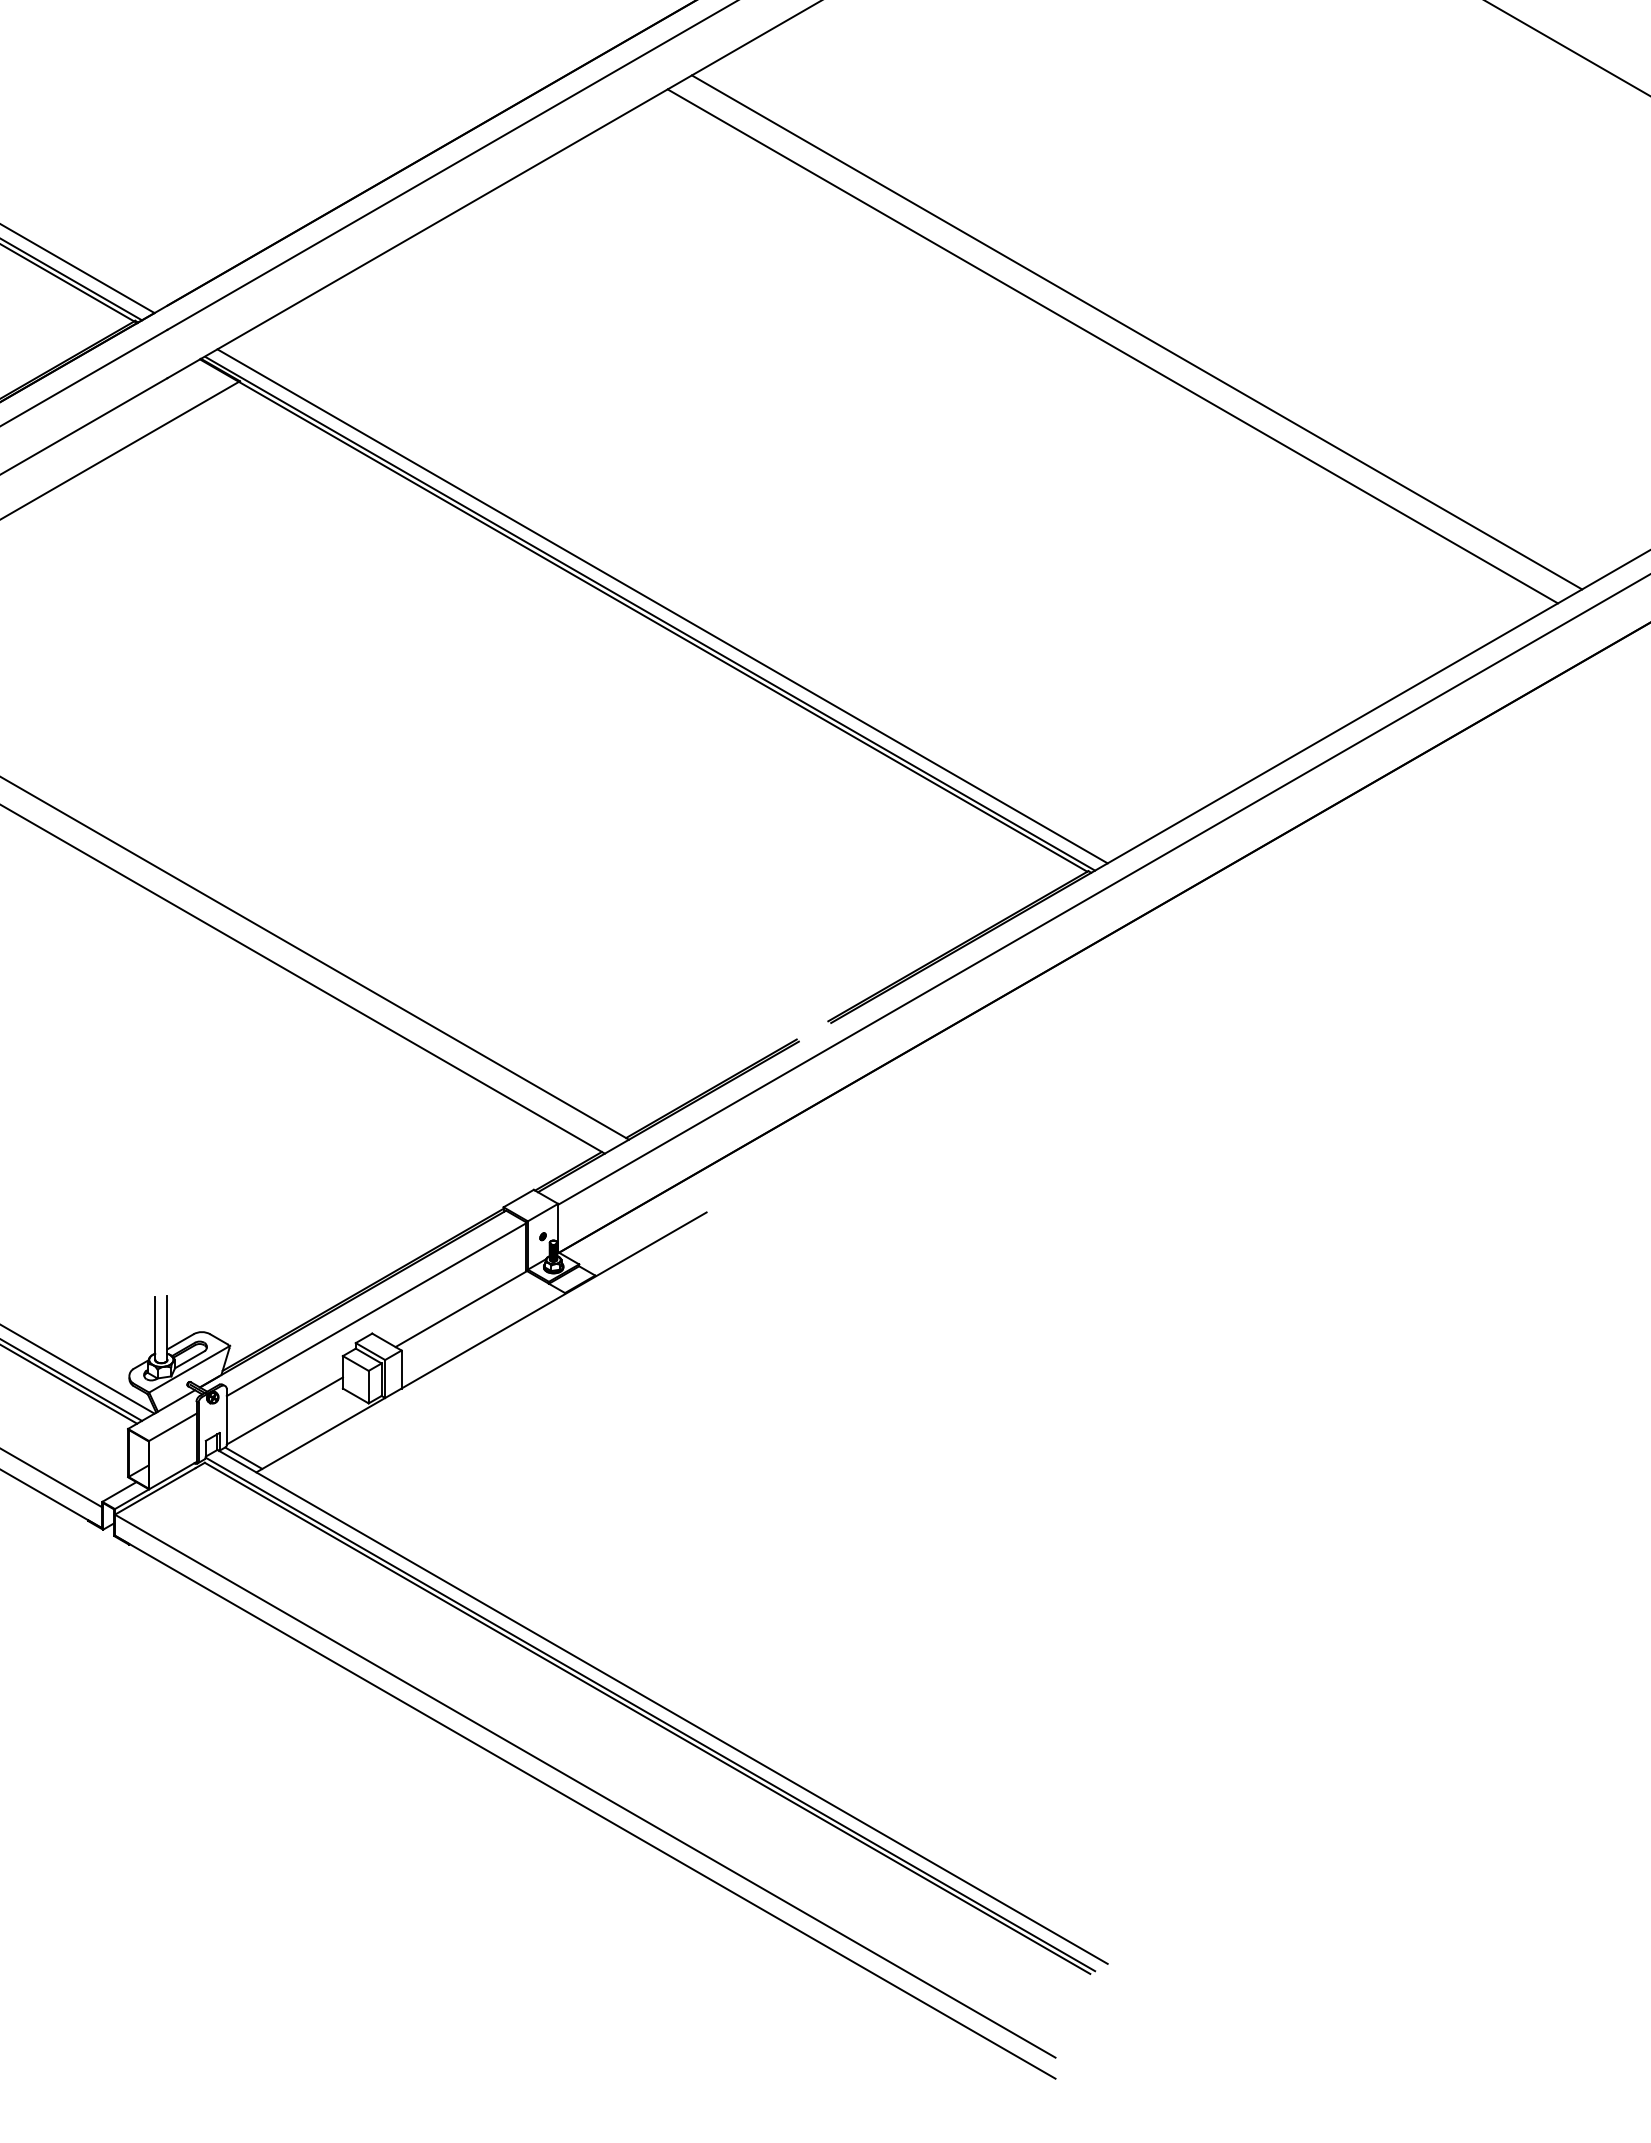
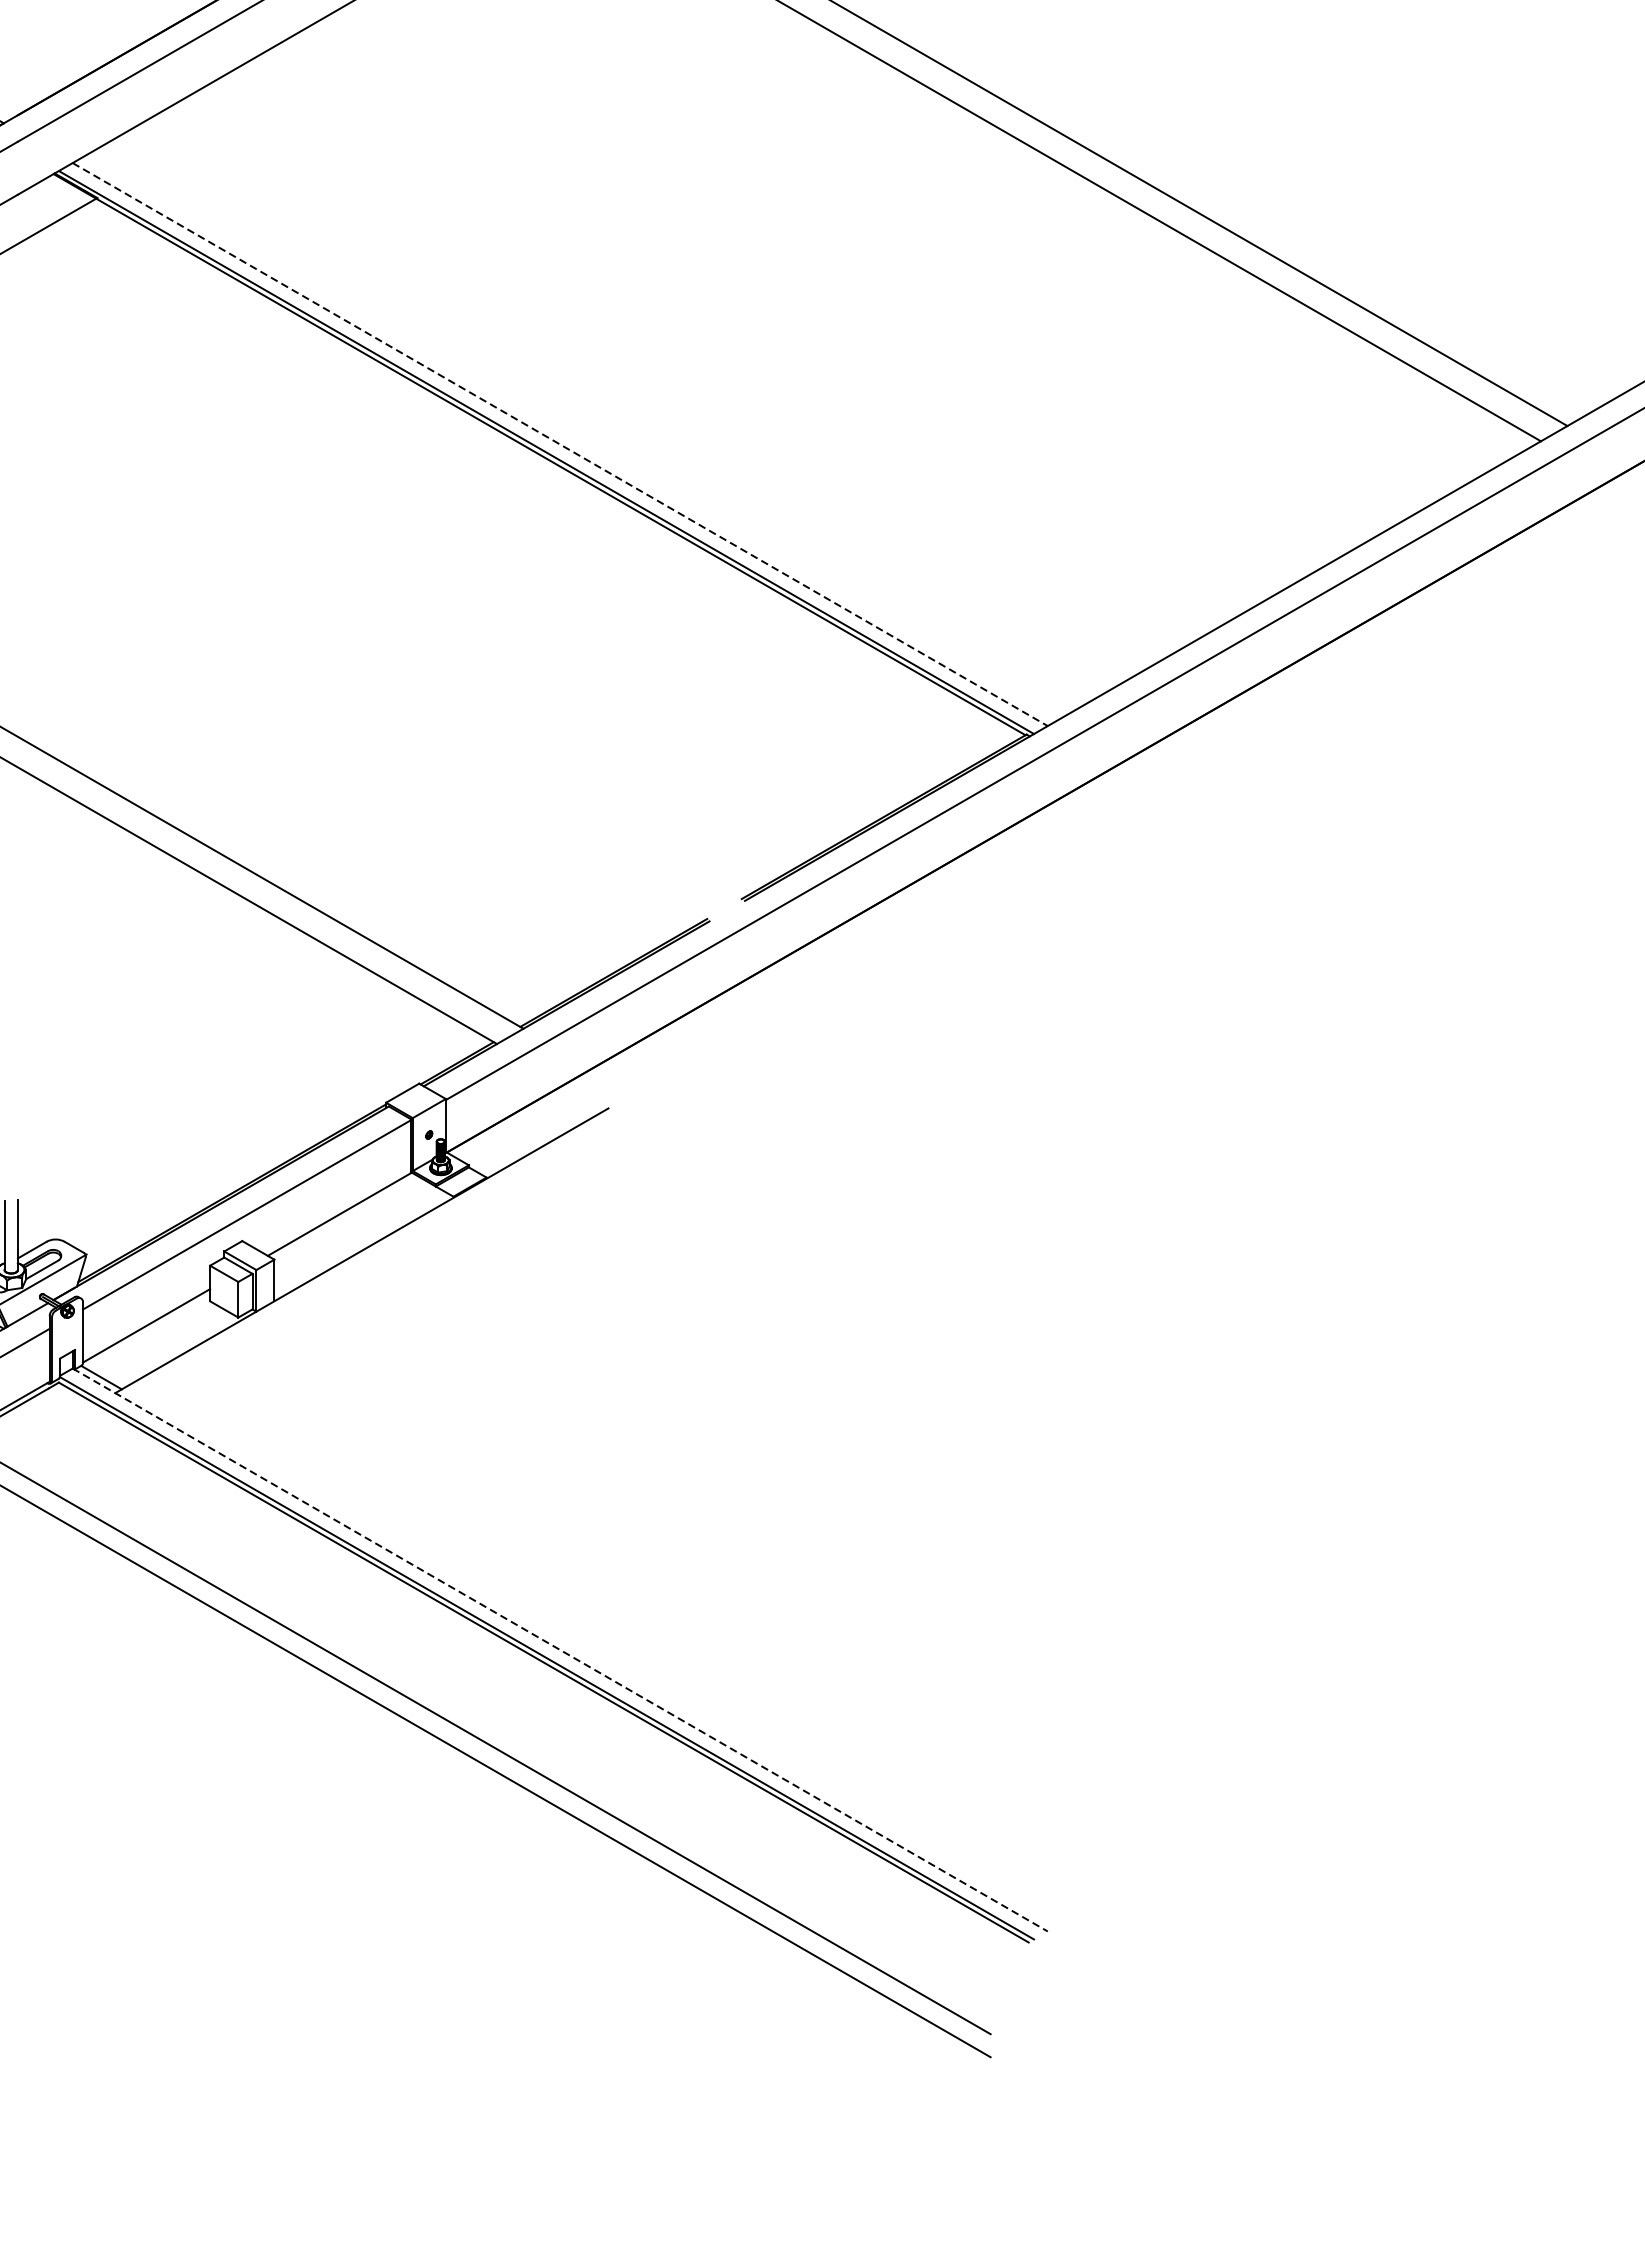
line: (662, 606) -> (560, 444), solid -> dashed
line: (662, 1706) -> (560, 1649), solid -> dashed

